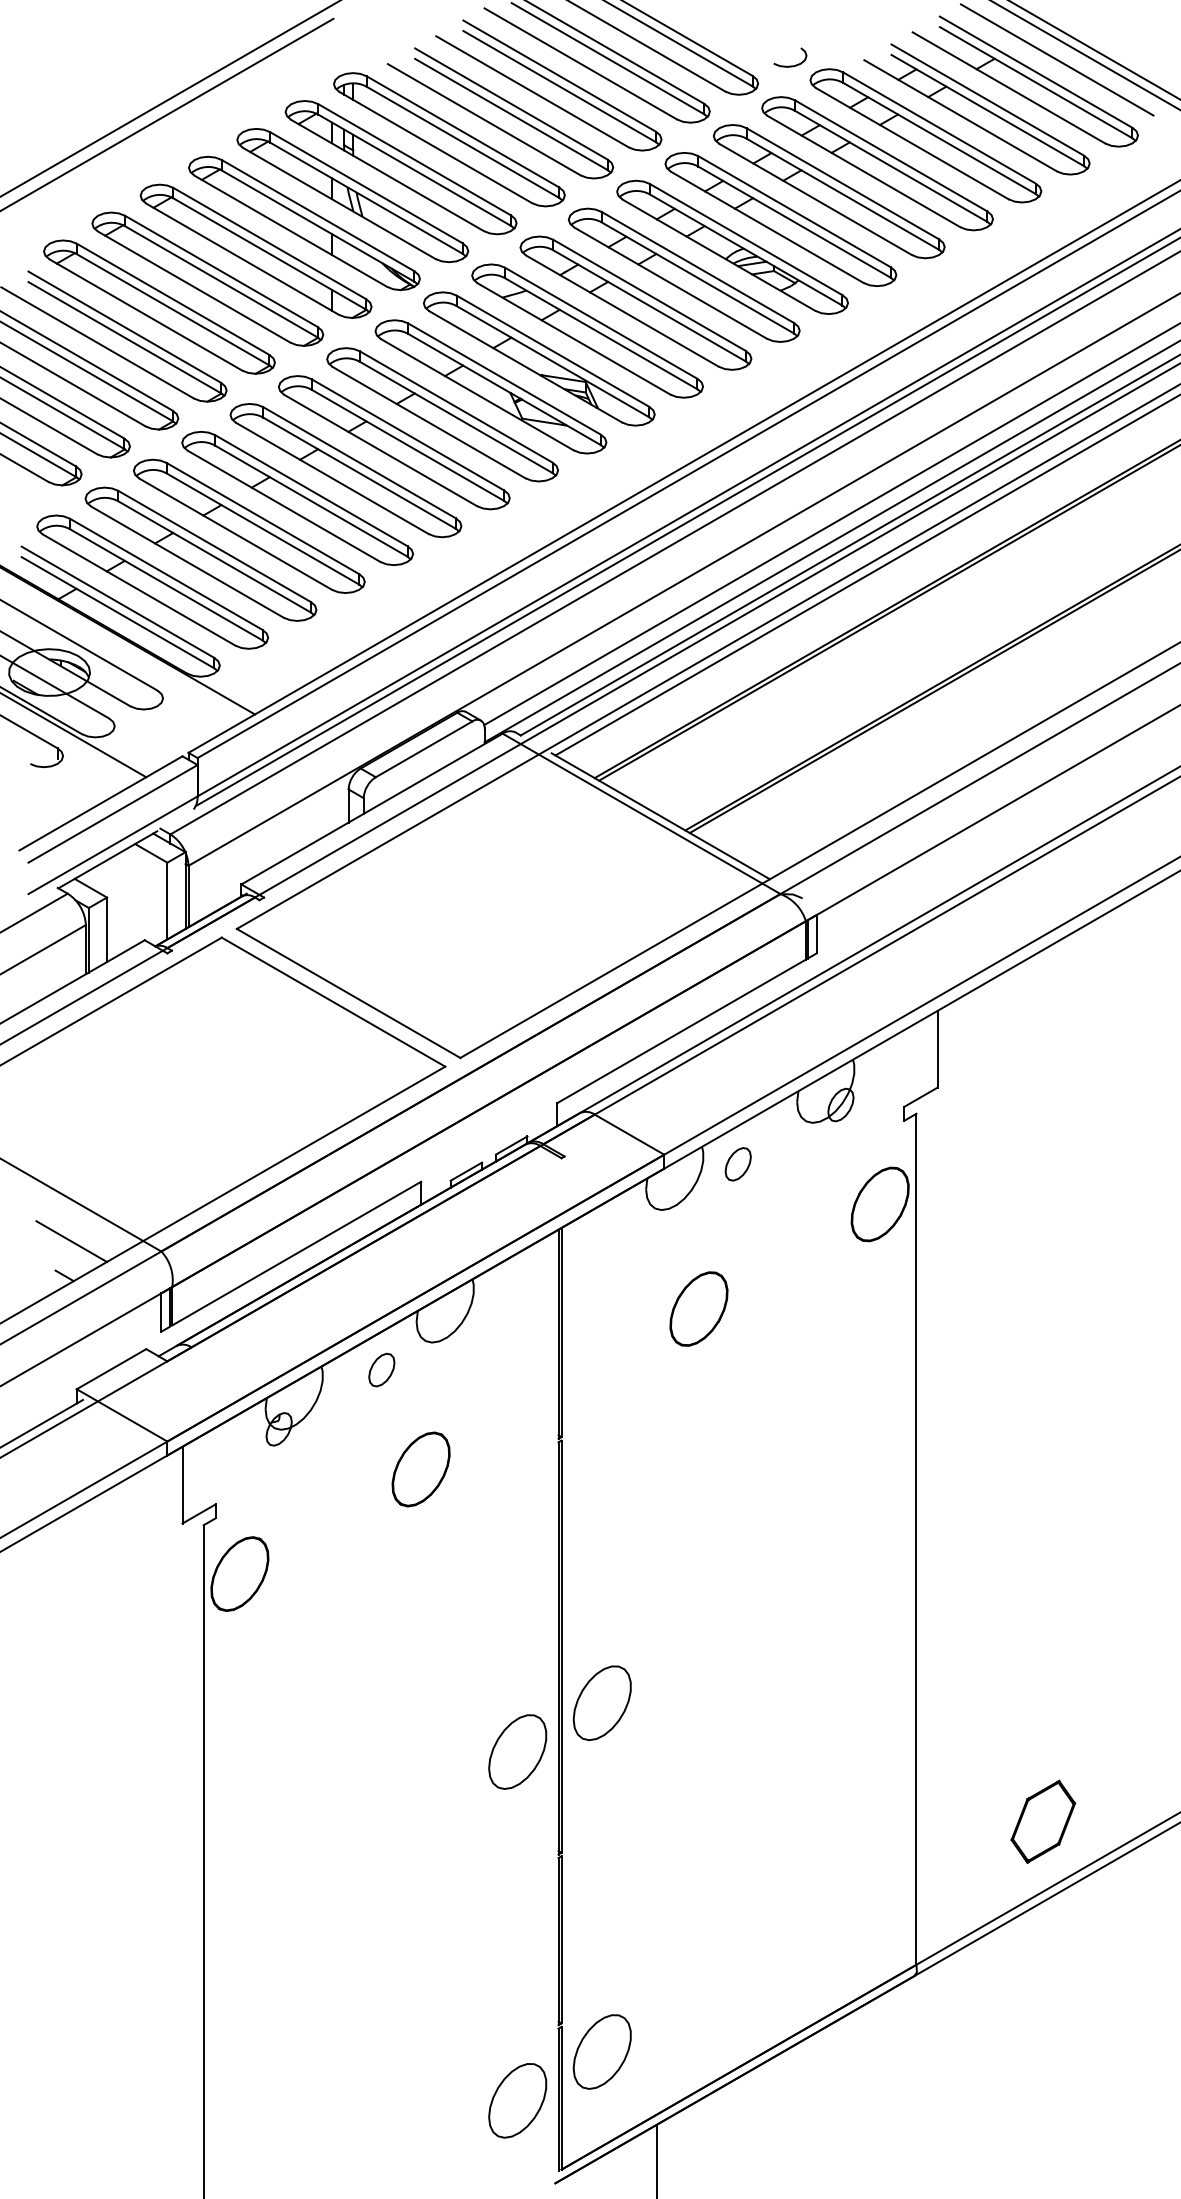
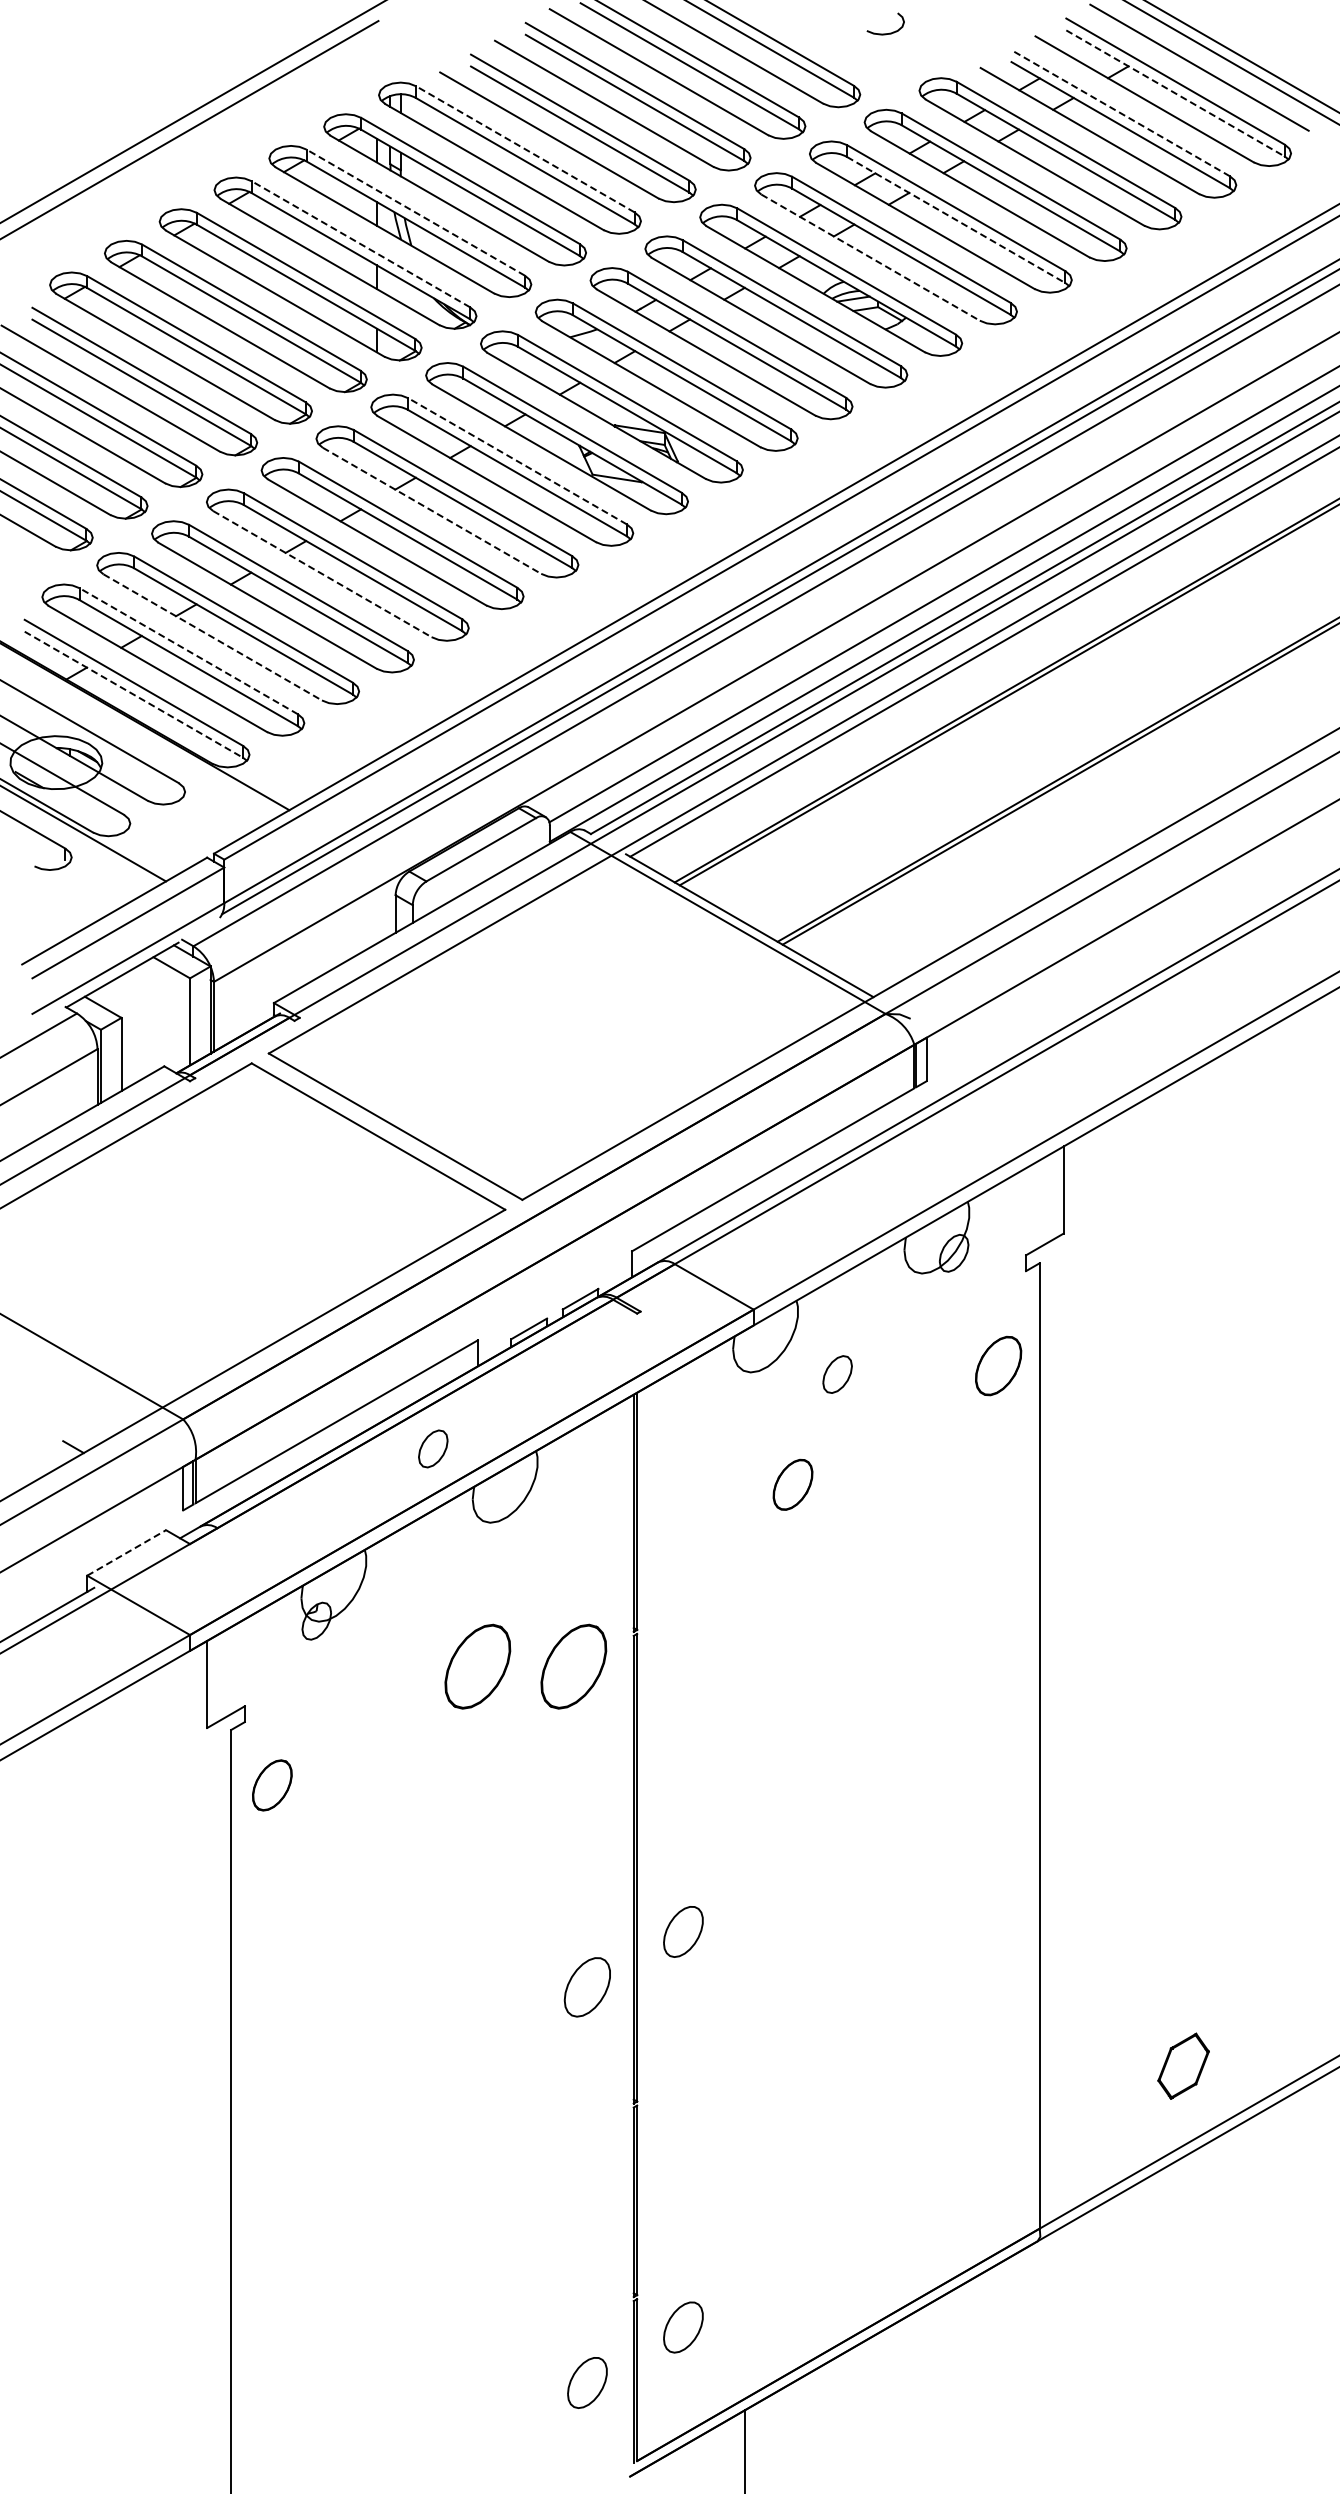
curve: (793, 65) -> (889, 32), moved
line: (1036, 82) -> (1175, 93), solid -> dashed
line: (987, 99) -> (1120, 112), solid -> dashed
line: (462, 132) -> (524, 149), solid -> dashed
line: (366, 187) -> (415, 212), solid -> dashed
line: (843, 194) -> (956, 220), solid -> dashed
line: (317, 215) -> (360, 244), solid -> dashed
line: (768, 227) -> (871, 257), solid -> dashed
line: (456, 407) -> (517, 461), solid -> dashed
line: (381, 451) -> (432, 511), solid -> dashed
line: (284, 506) -> (322, 574), solid -> dashed
line: (188, 562) -> (213, 637), solid -> dashed
line: (166, 574) -> (188, 651), solid -> dashed
line: (118, 613) -> (134, 695), solid -> dashed
part: (738, 1164) -> (837, 1374), moved
part: (880, 1203) -> (998, 1365), size x0.7
line: (71, 1241) -> (81, 1408), removed
part: (698, 1308) -> (792, 1484), size x0.6
line: (112, 1368) -> (127, 1552), solid -> dashed
part: (382, 1369) -> (433, 1448), moved
part: (505, 1469) -> (573, 1666), added
part: (240, 1574) -> (272, 1785), size x0.6
part: (602, 1702) -> (683, 1931), size x0.6
part: (517, 1752) -> (587, 1987), size x0.7
part: (1043, 1821) -> (1183, 2065), size x0.7
part: (602, 2051) -> (683, 2327), size x0.6
part: (517, 2100) -> (587, 2382), size x0.6

